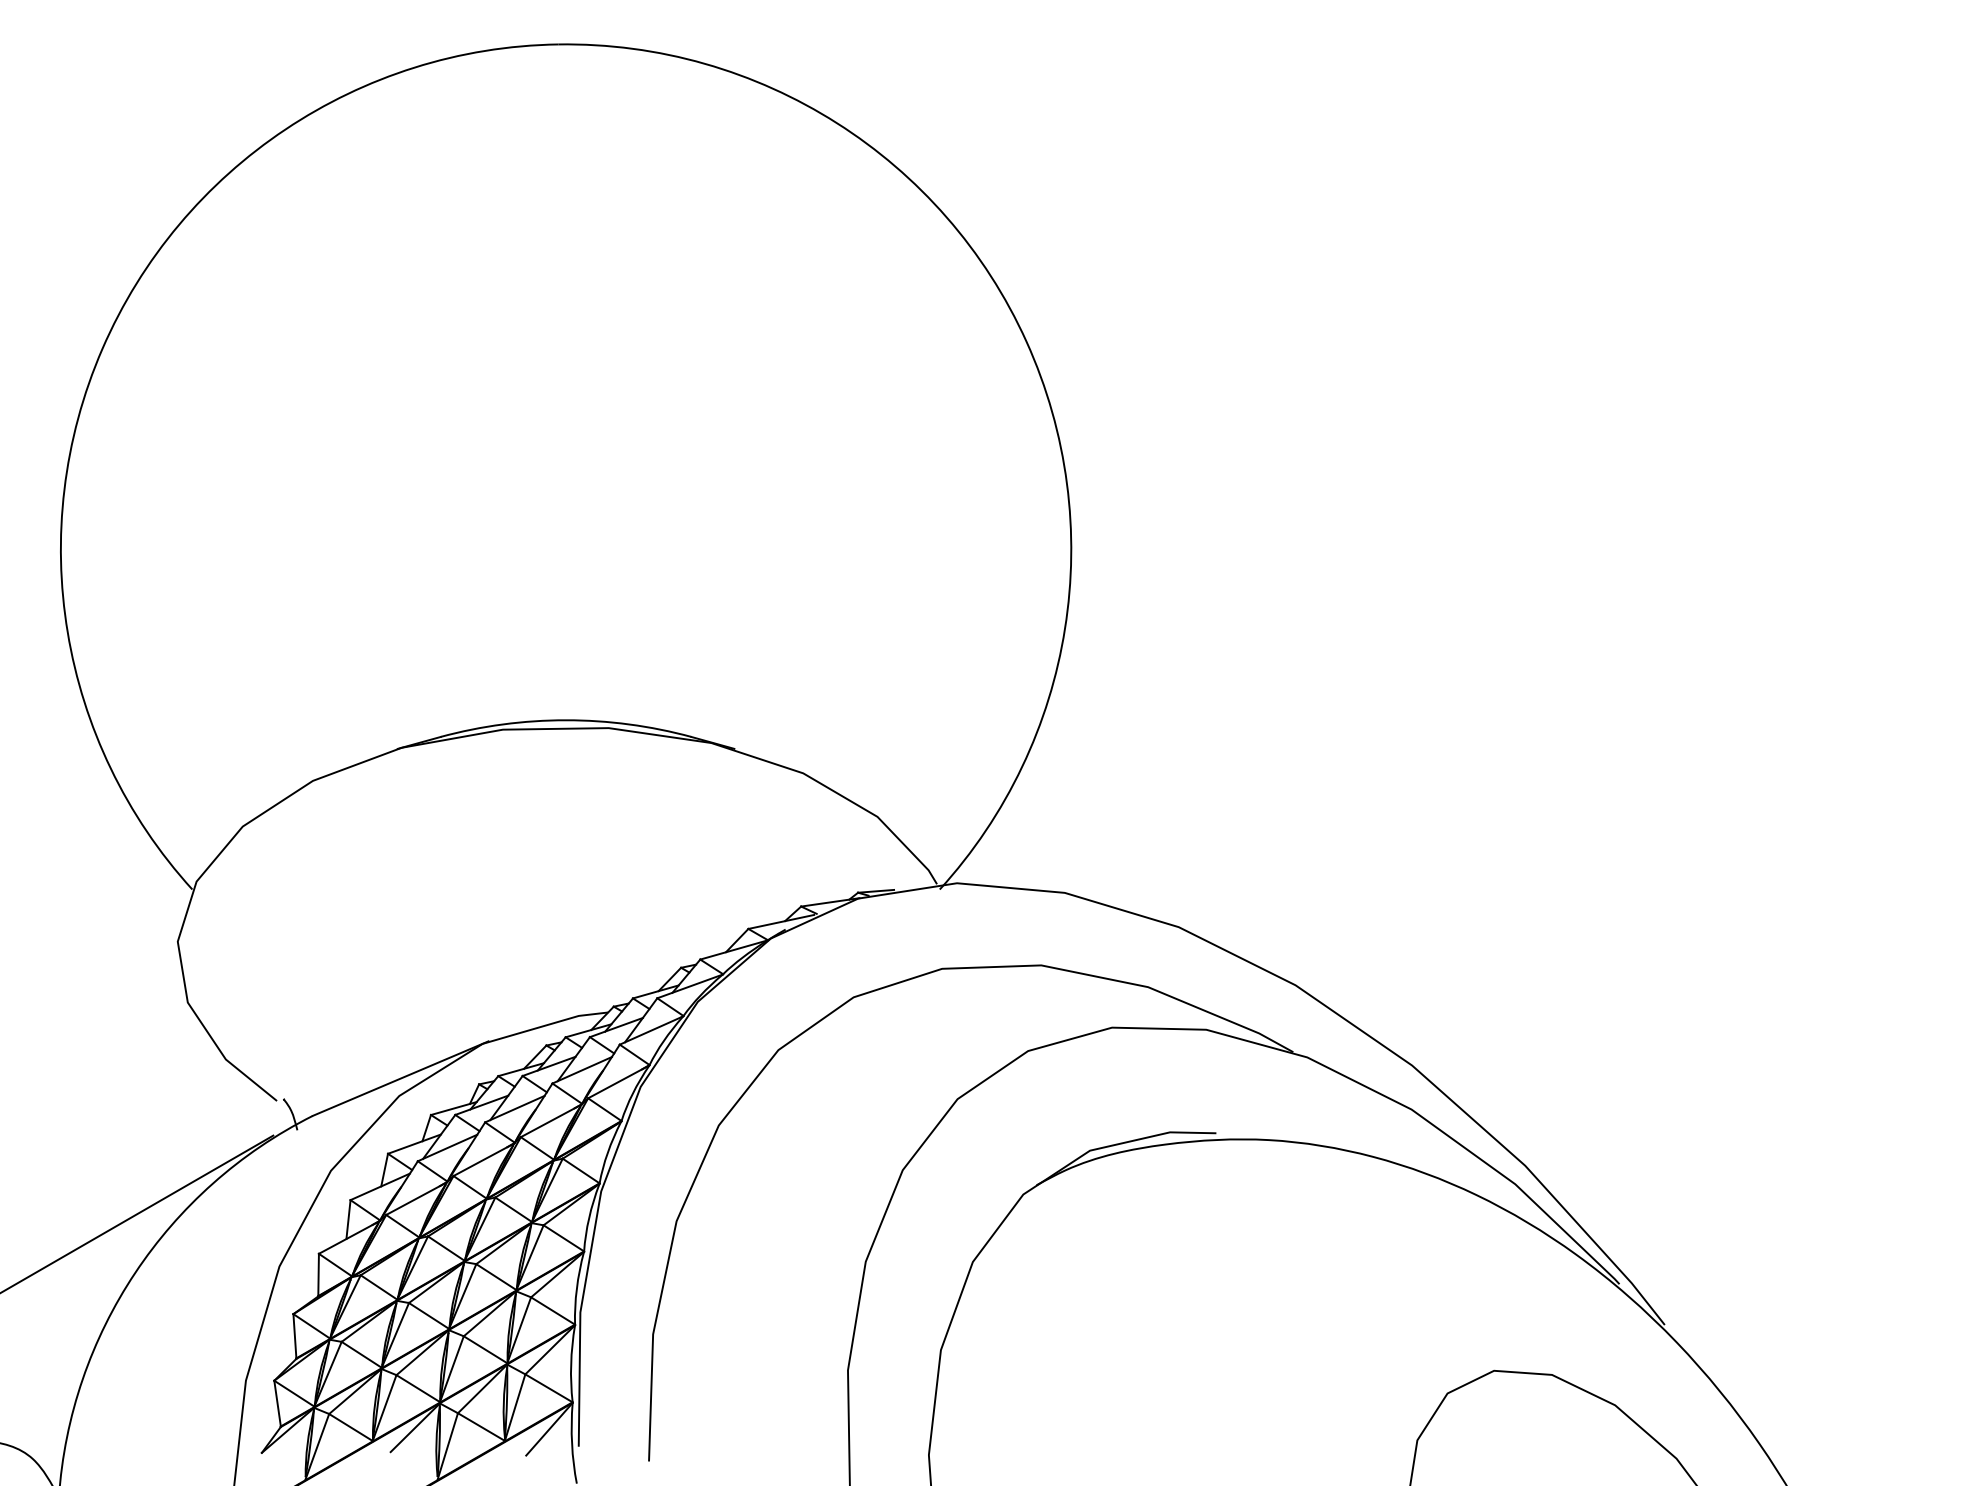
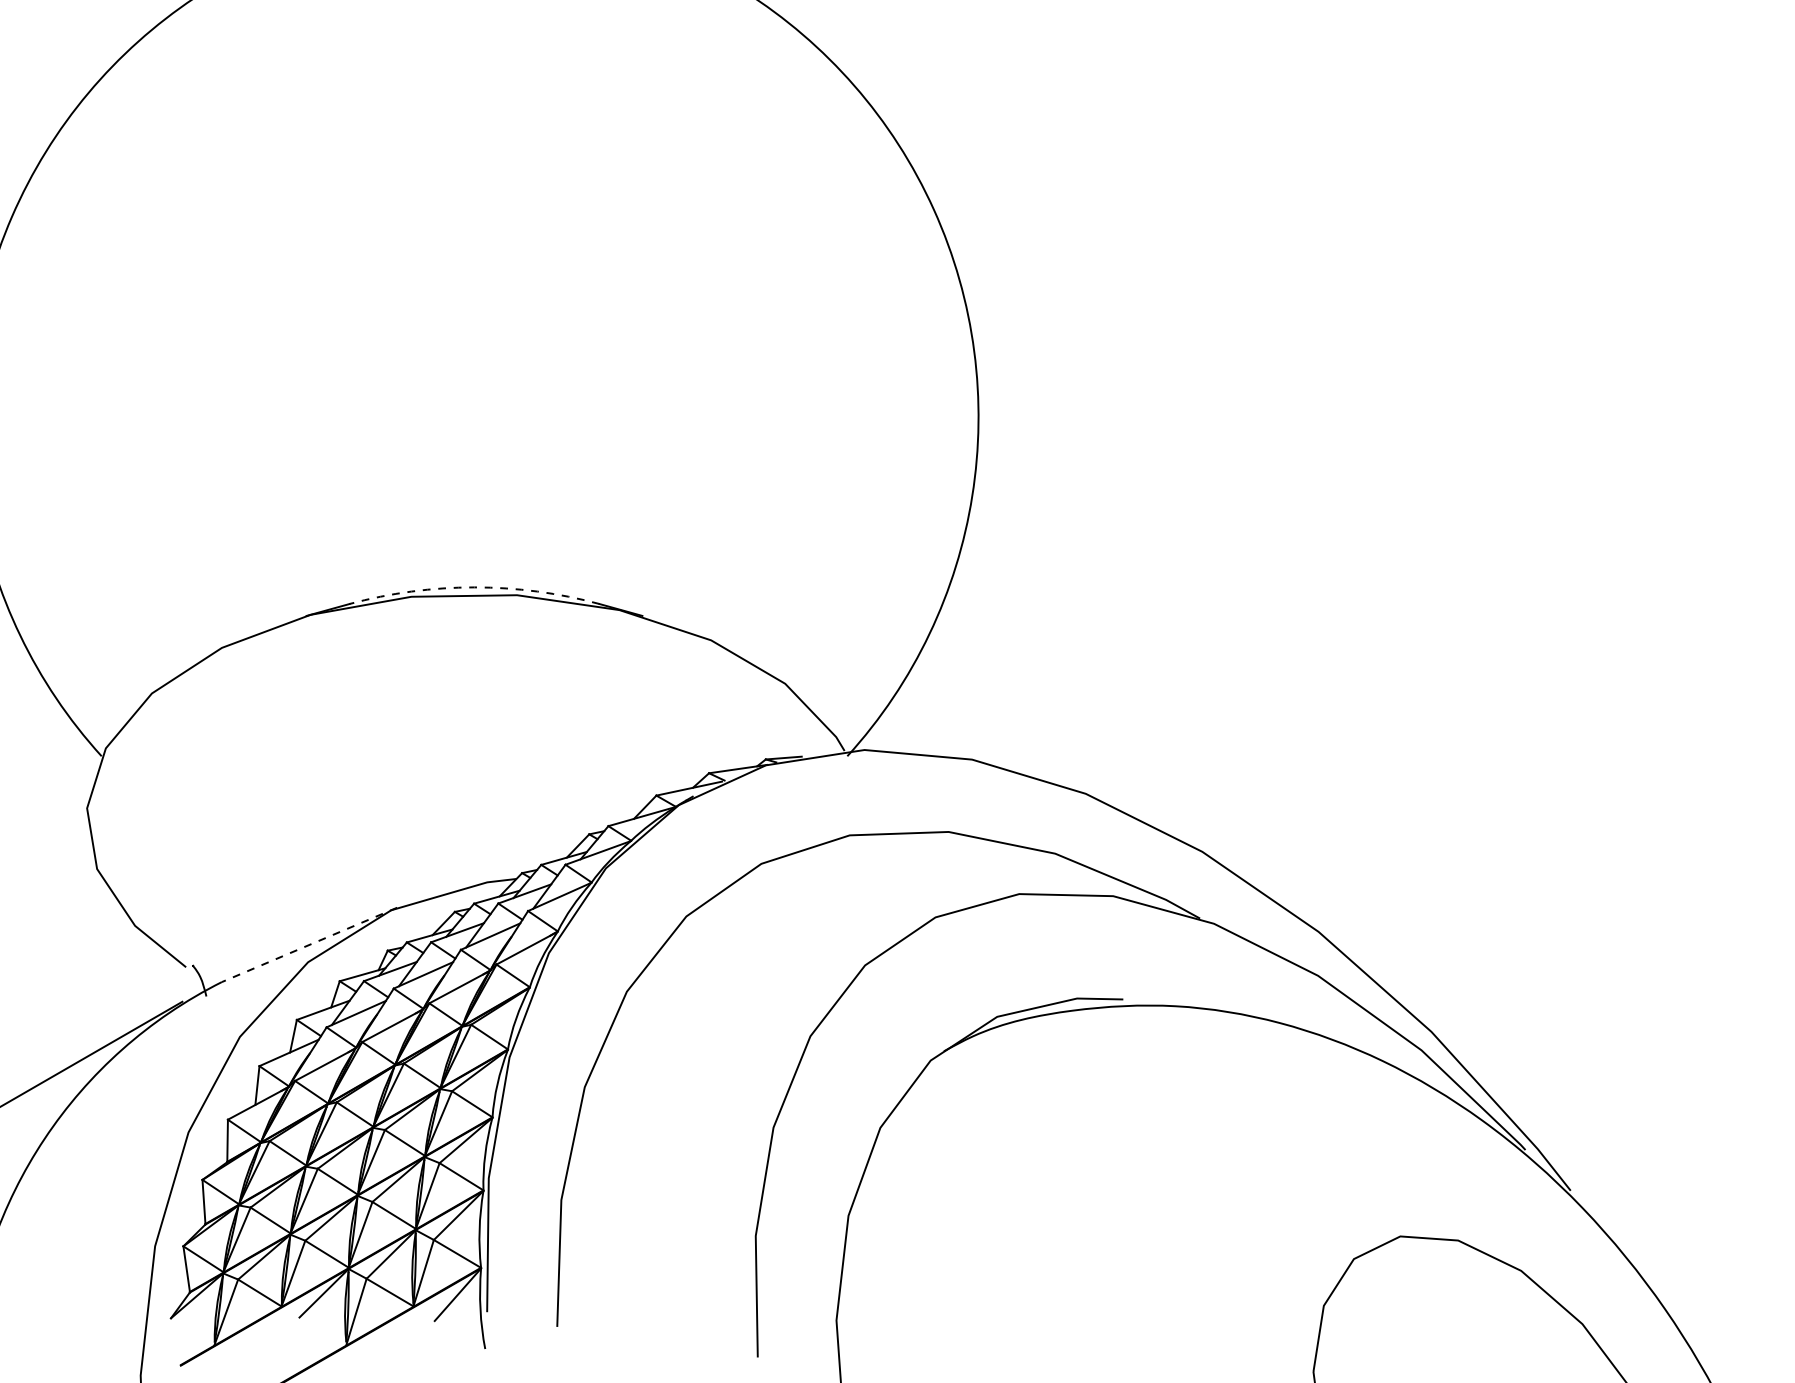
arc: (566, 720) -> (474, 587), solid -> dashed
line: (400, 1078) -> (309, 944), solid -> dashed

